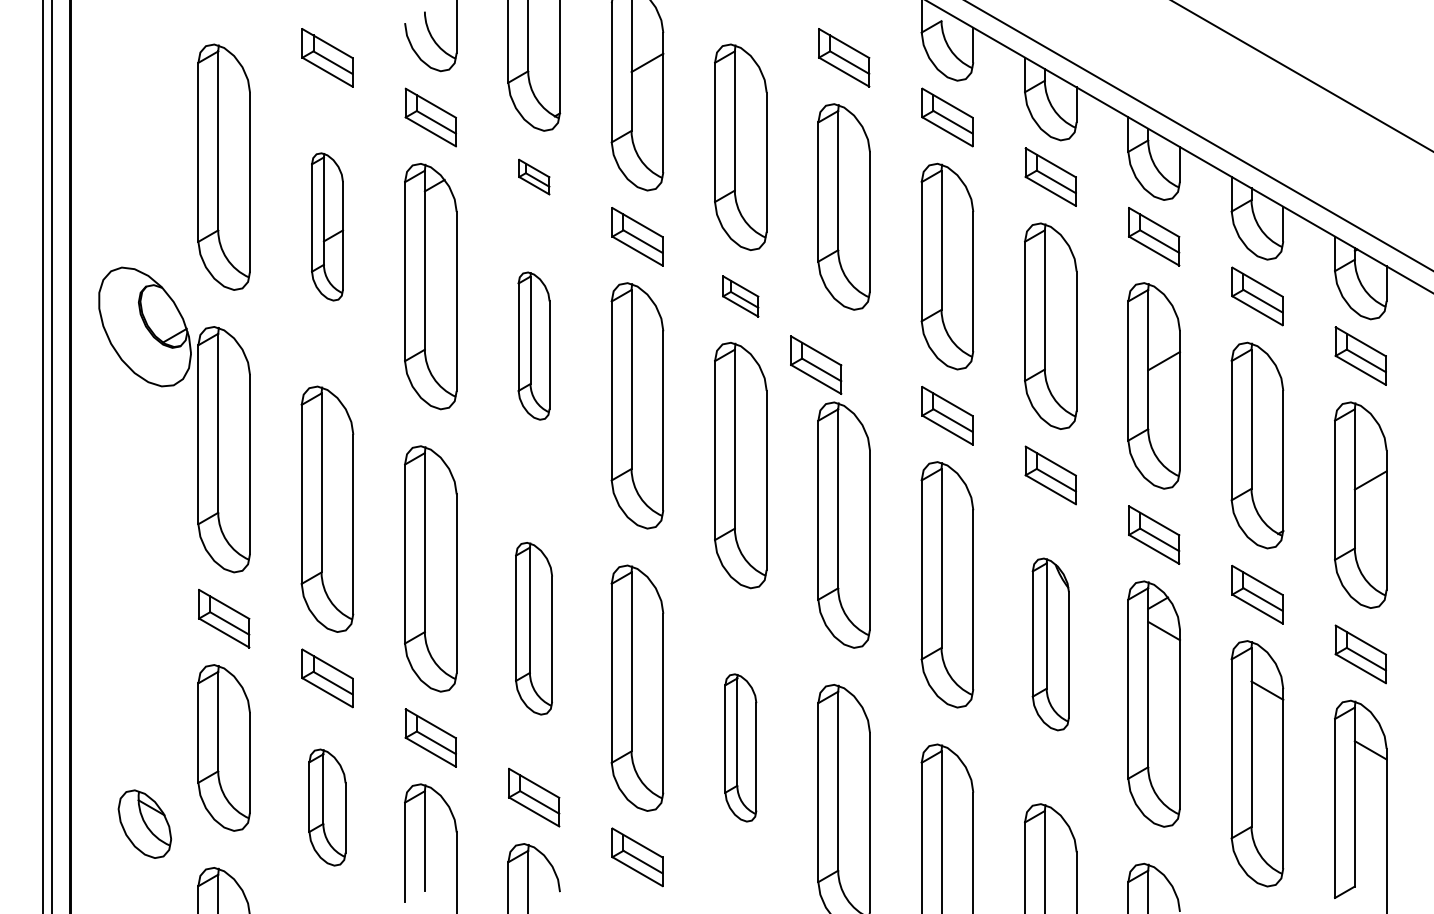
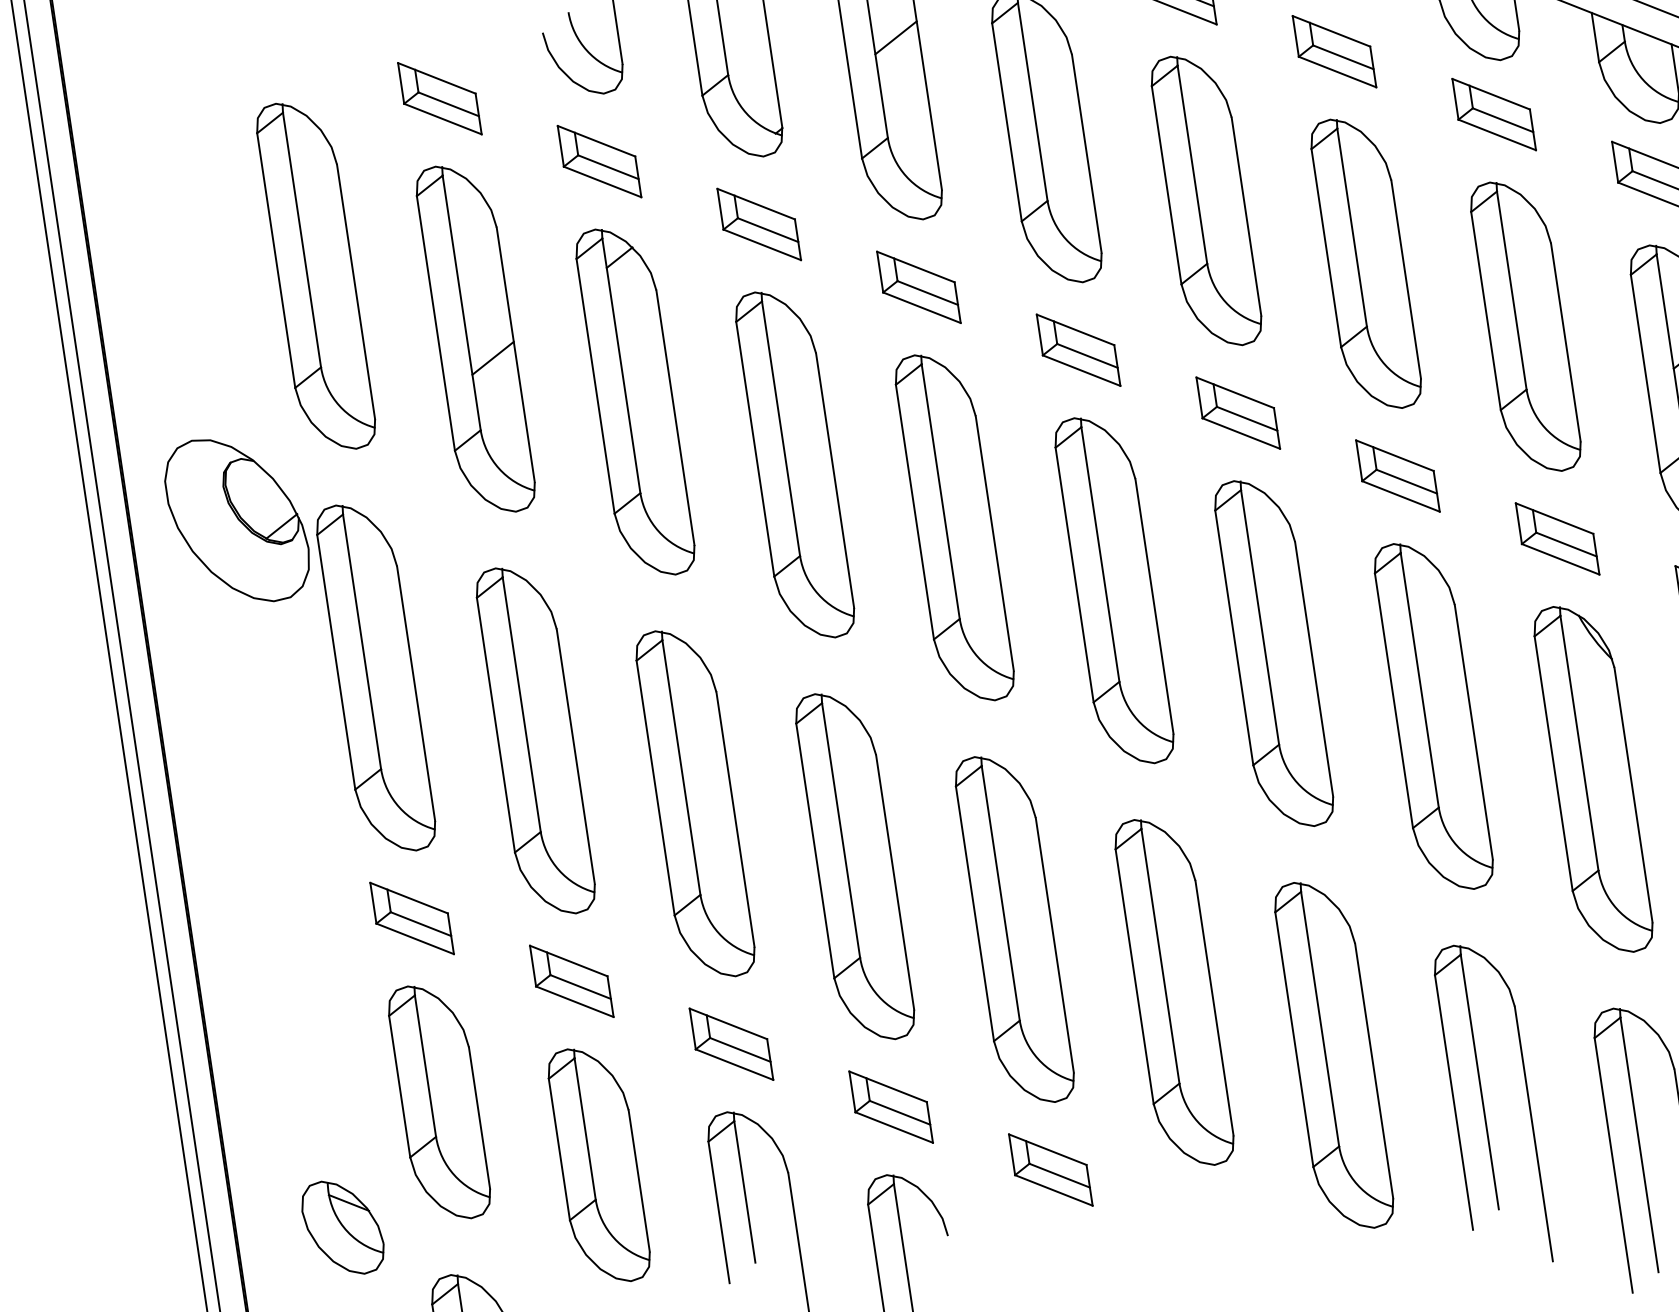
part: (534, 176) -> (759, 223), size x1.67
part: (327, 226) -> (475, 338), size x1.67
part: (740, 296) -> (1078, 350), size x1.43
part: (533, 345) -> (794, 464), size x1.67
part: (816, 364) -> (1238, 412), moved
part: (533, 628) -> (854, 866), size x1.43
part: (1050, 644) -> (1593, 779), size x1.43
part: (740, 747) -> (1173, 991), size x1.67
part: (327, 807) -> (599, 1165), size x1.43

